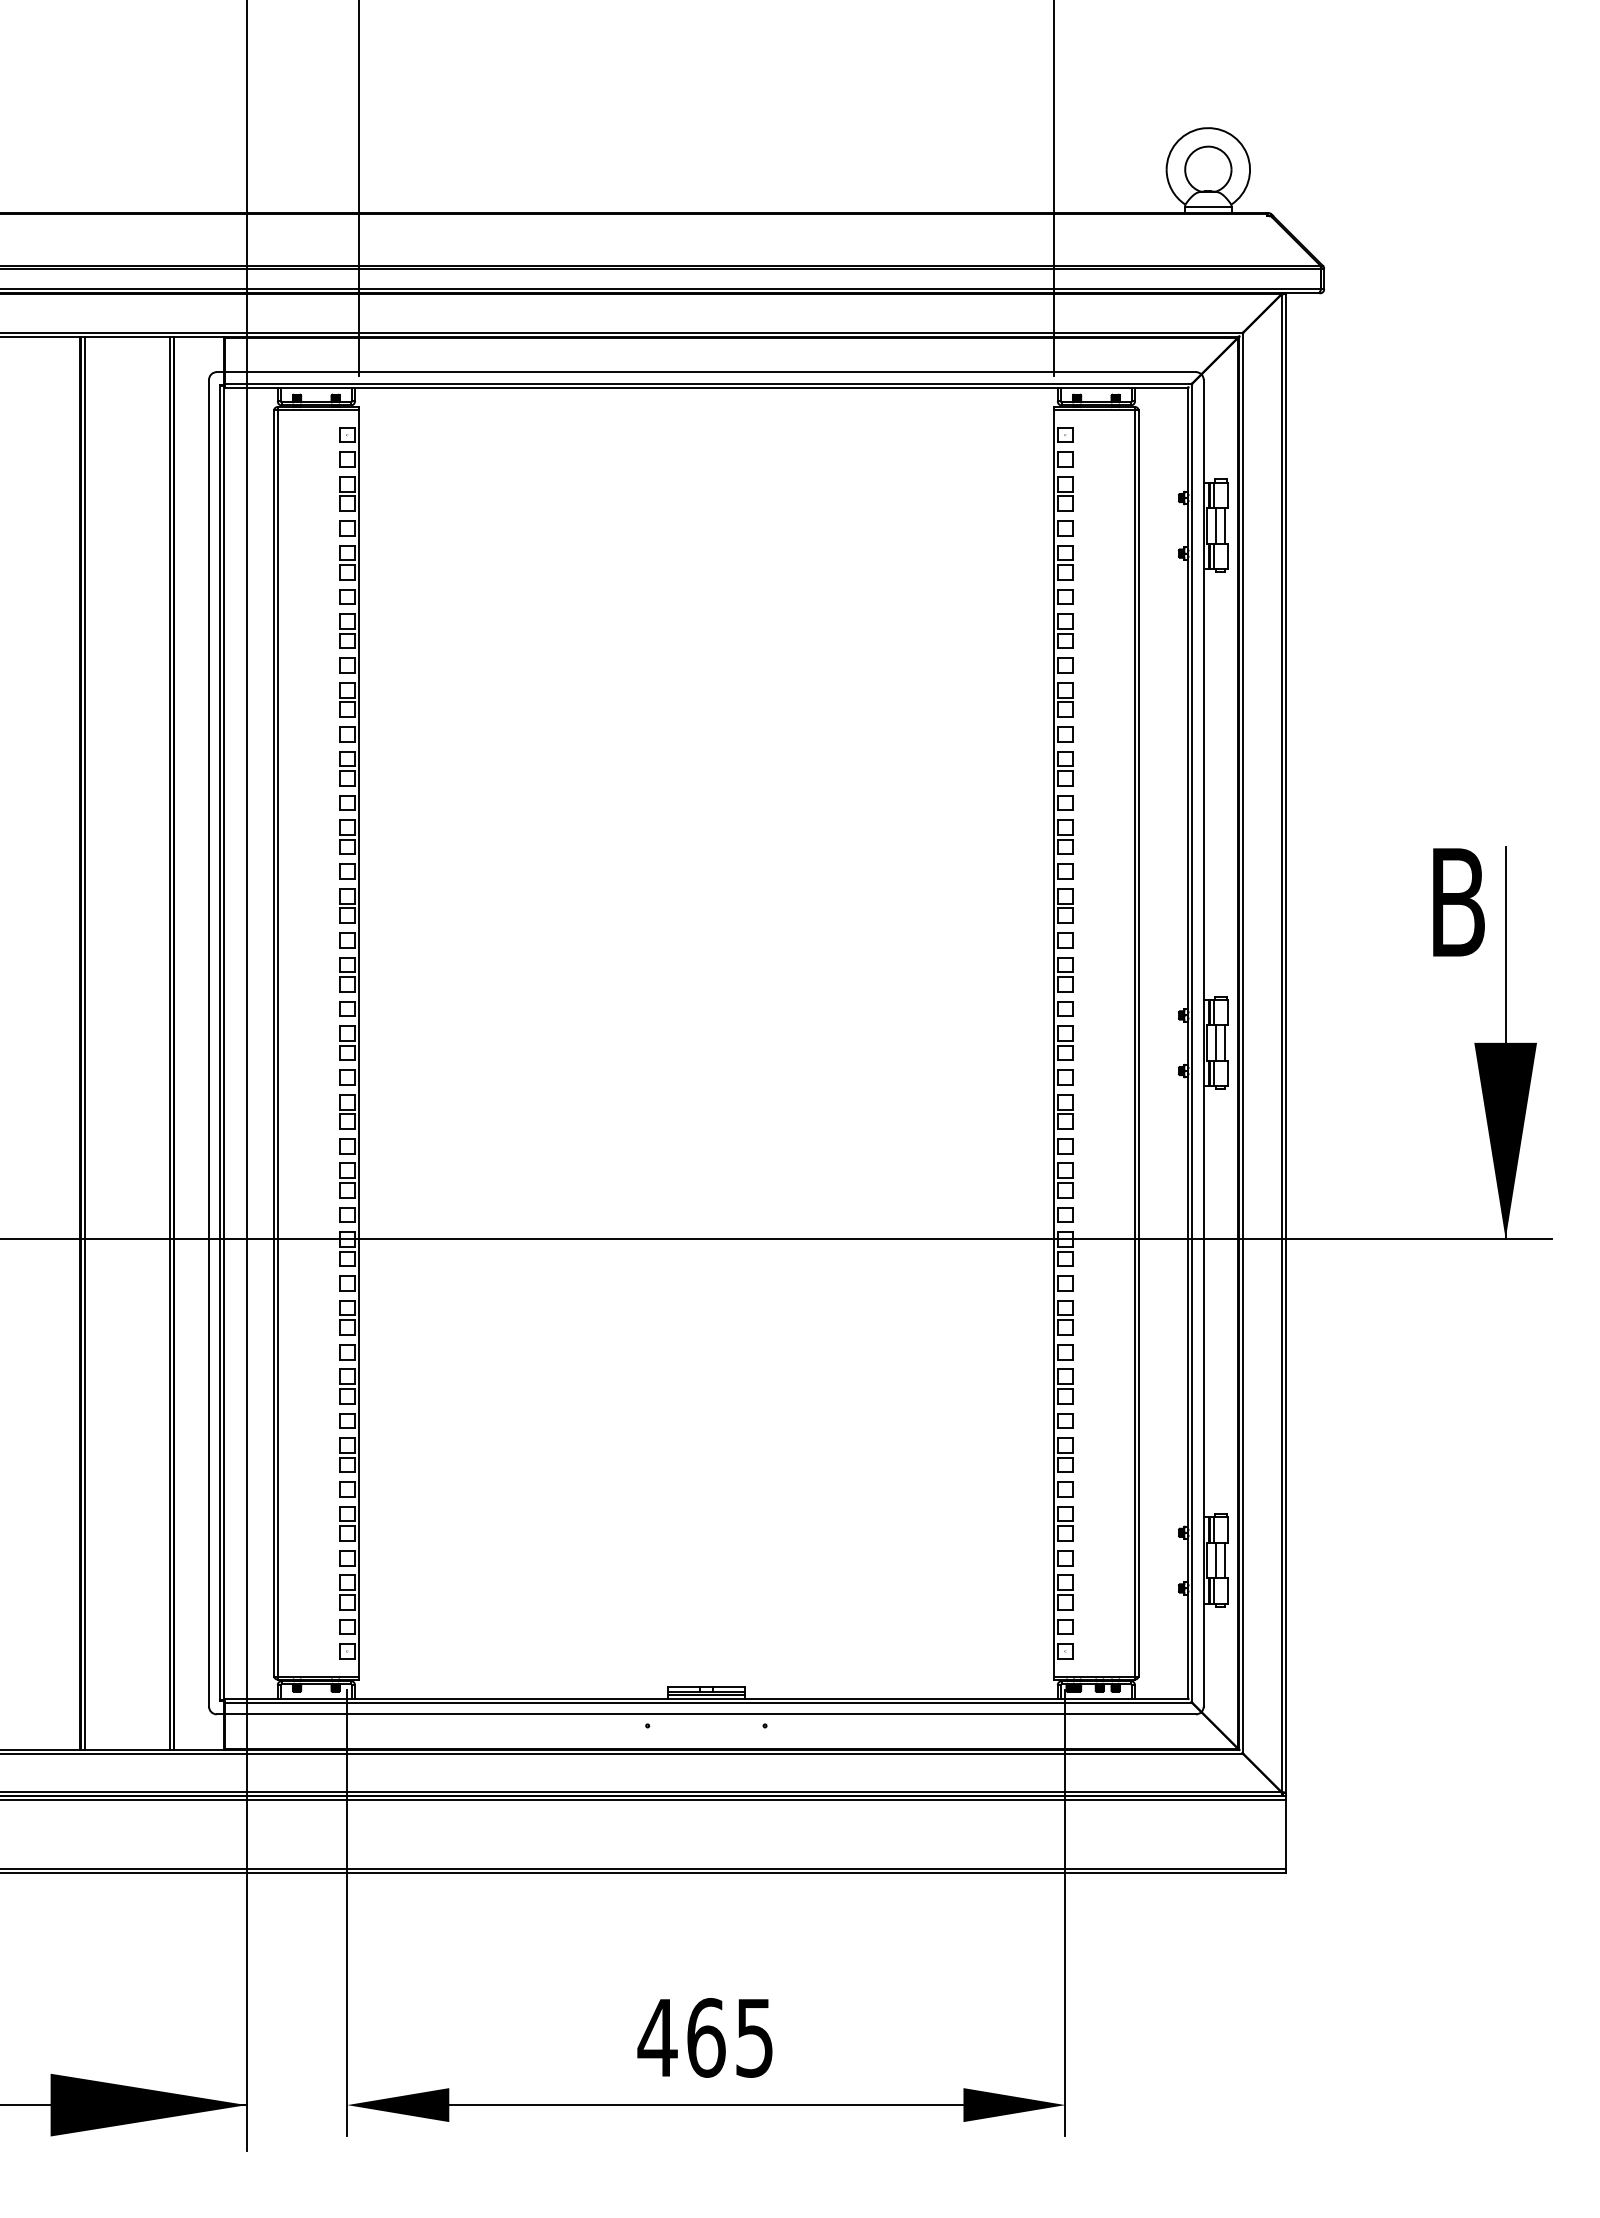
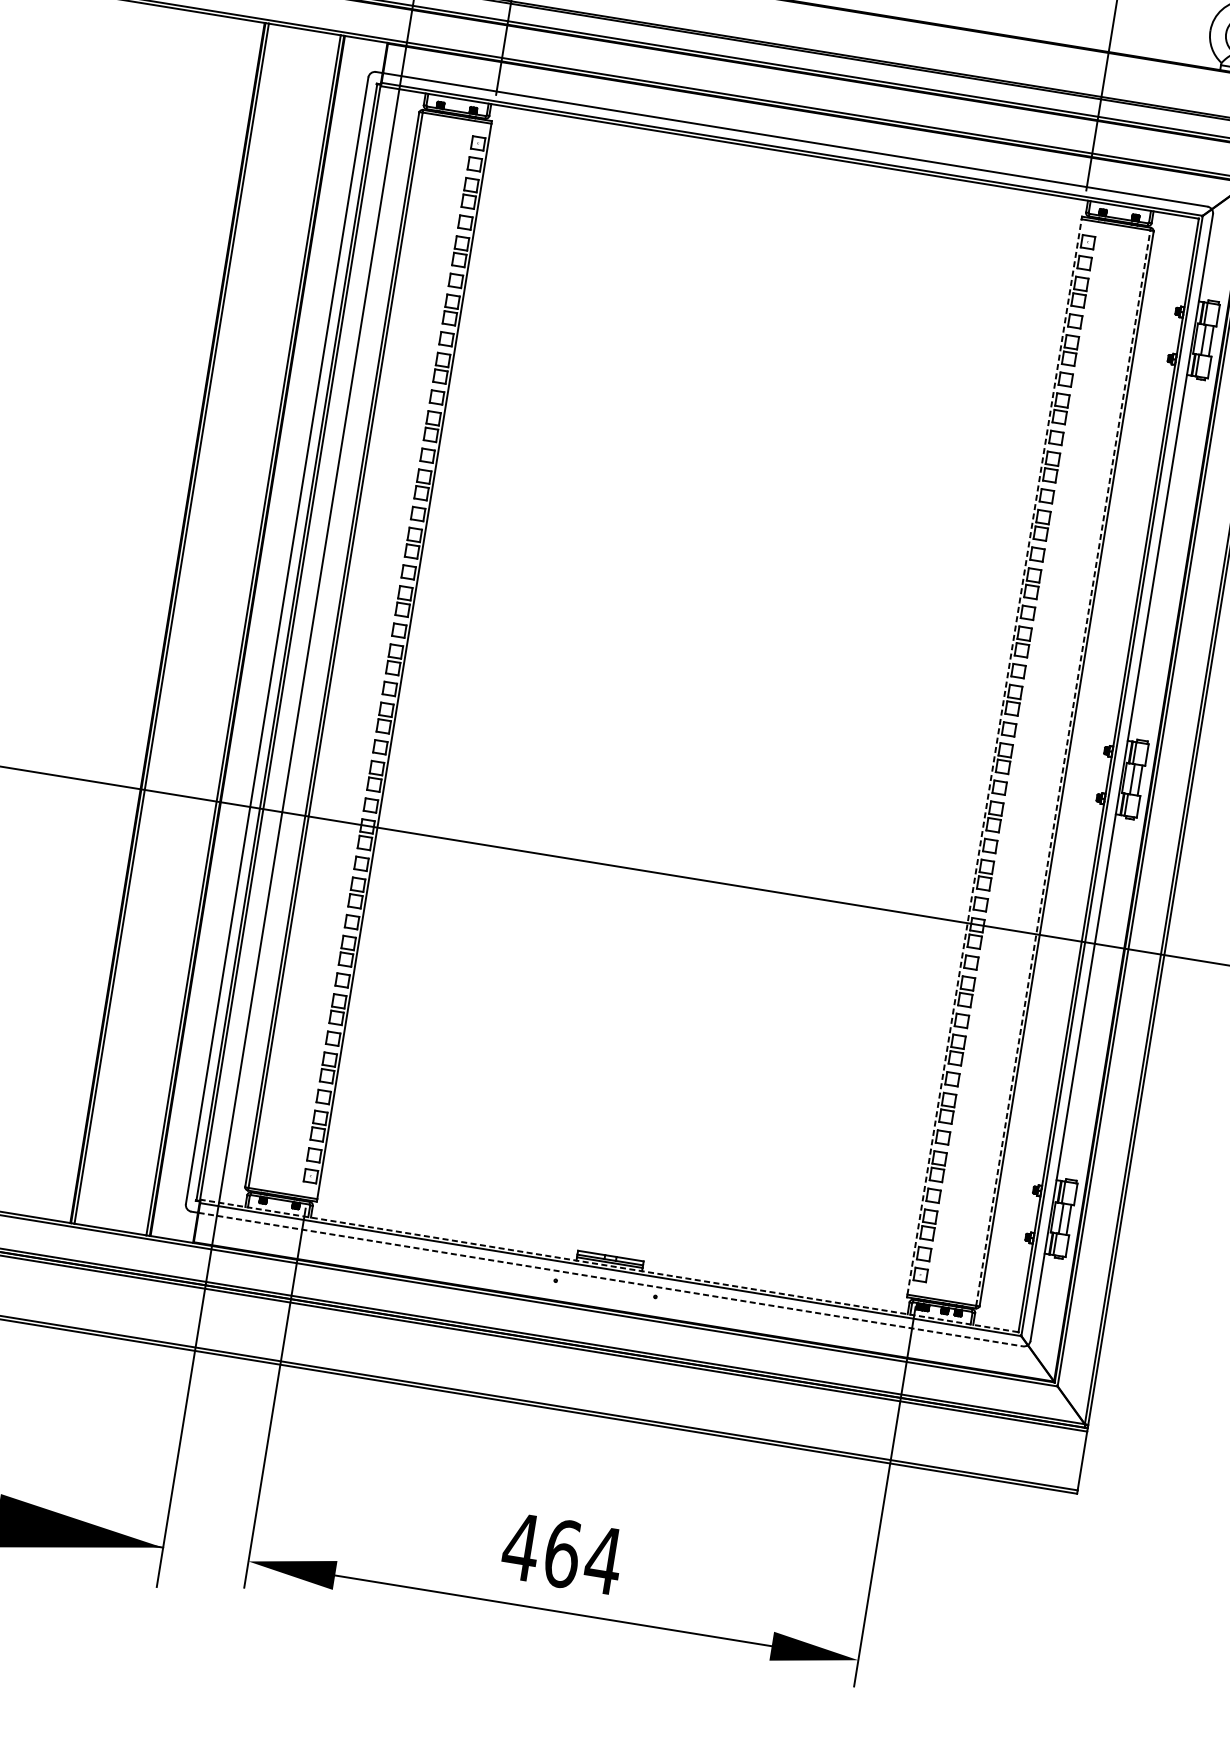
line: (1053, 1042) -> (994, 756), solid -> dashed
line: (1134, 1042) -> (1063, 767), solid -> dashed
line: (706, 1698) -> (609, 1265), solid -> dashed
line: (711, 1714) -> (611, 1279), solid -> dashed
text: (754, 2038) -> (603, 1560), 465 -> 464

